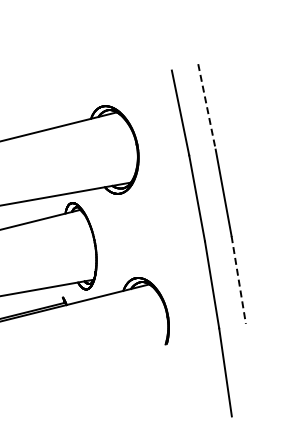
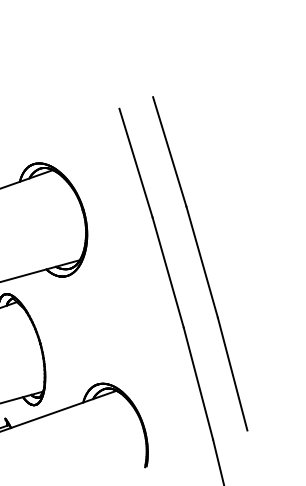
line: (206, 106) -> (169, 151), dashed -> solid
line: (238, 280) -> (232, 374), dashed -> solid

